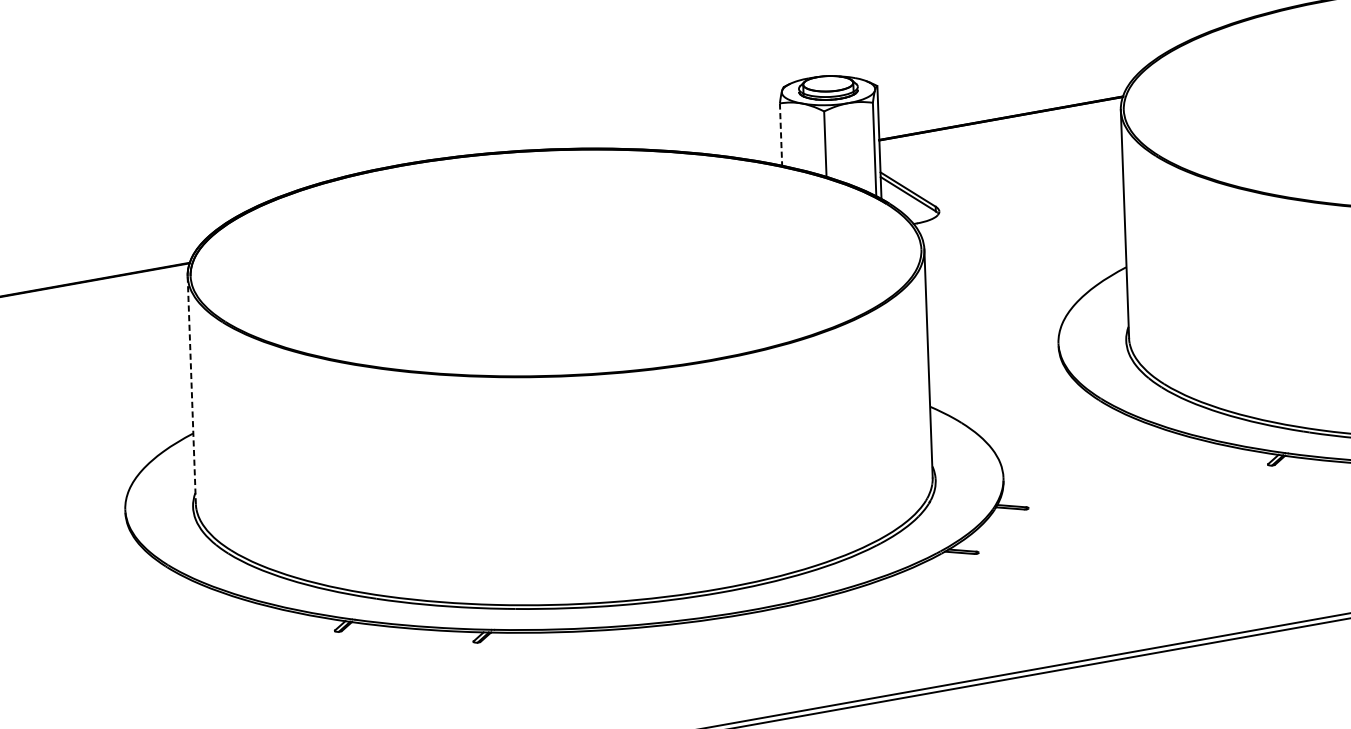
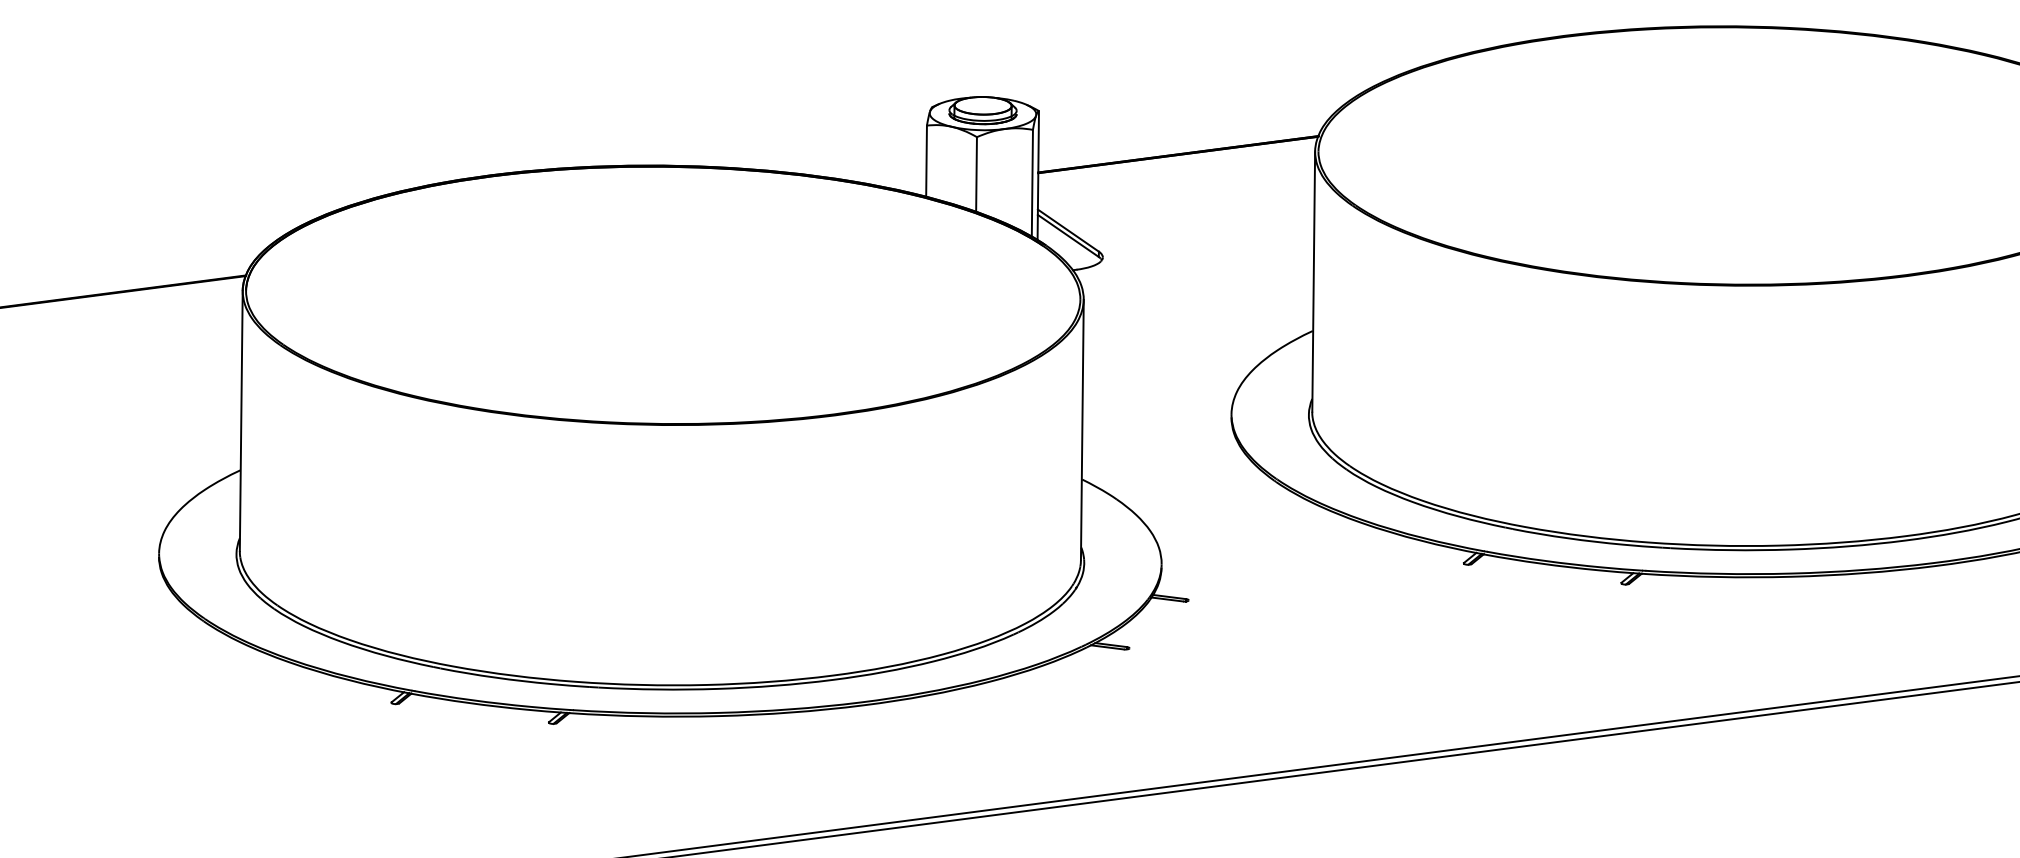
line: (780, 134) -> (926, 161), dashed -> solid
line: (191, 389) -> (241, 420), dashed -> solid

